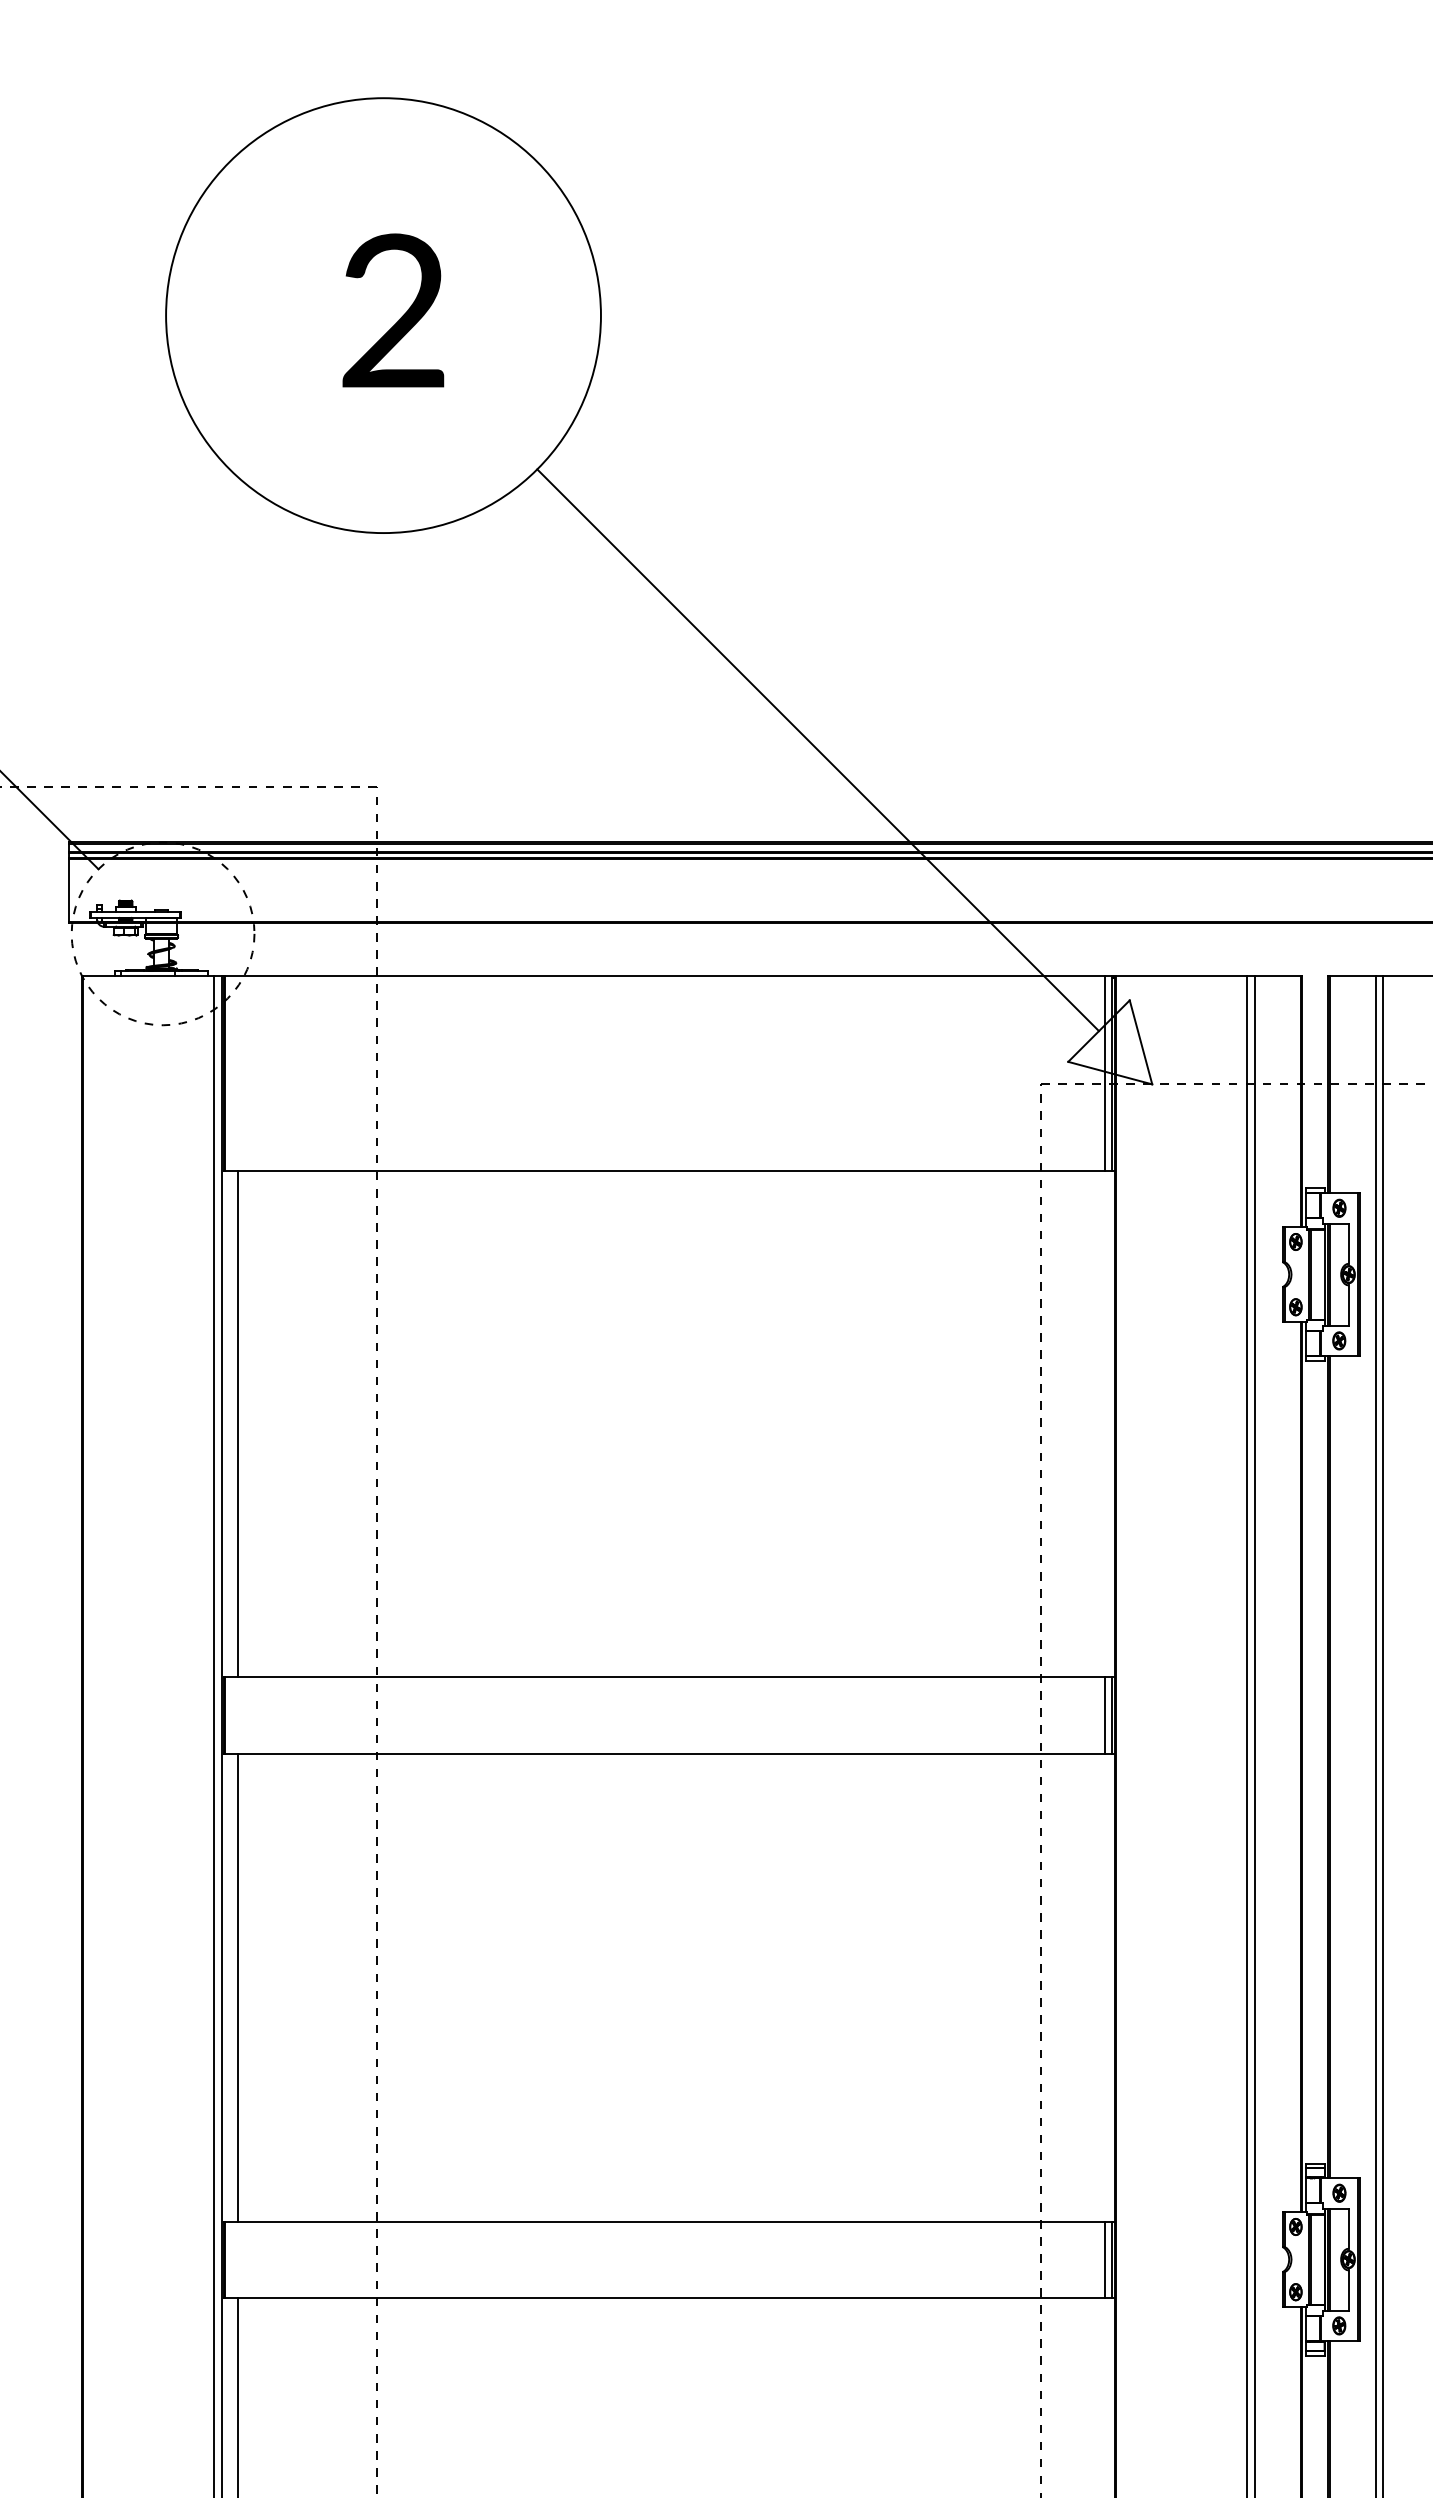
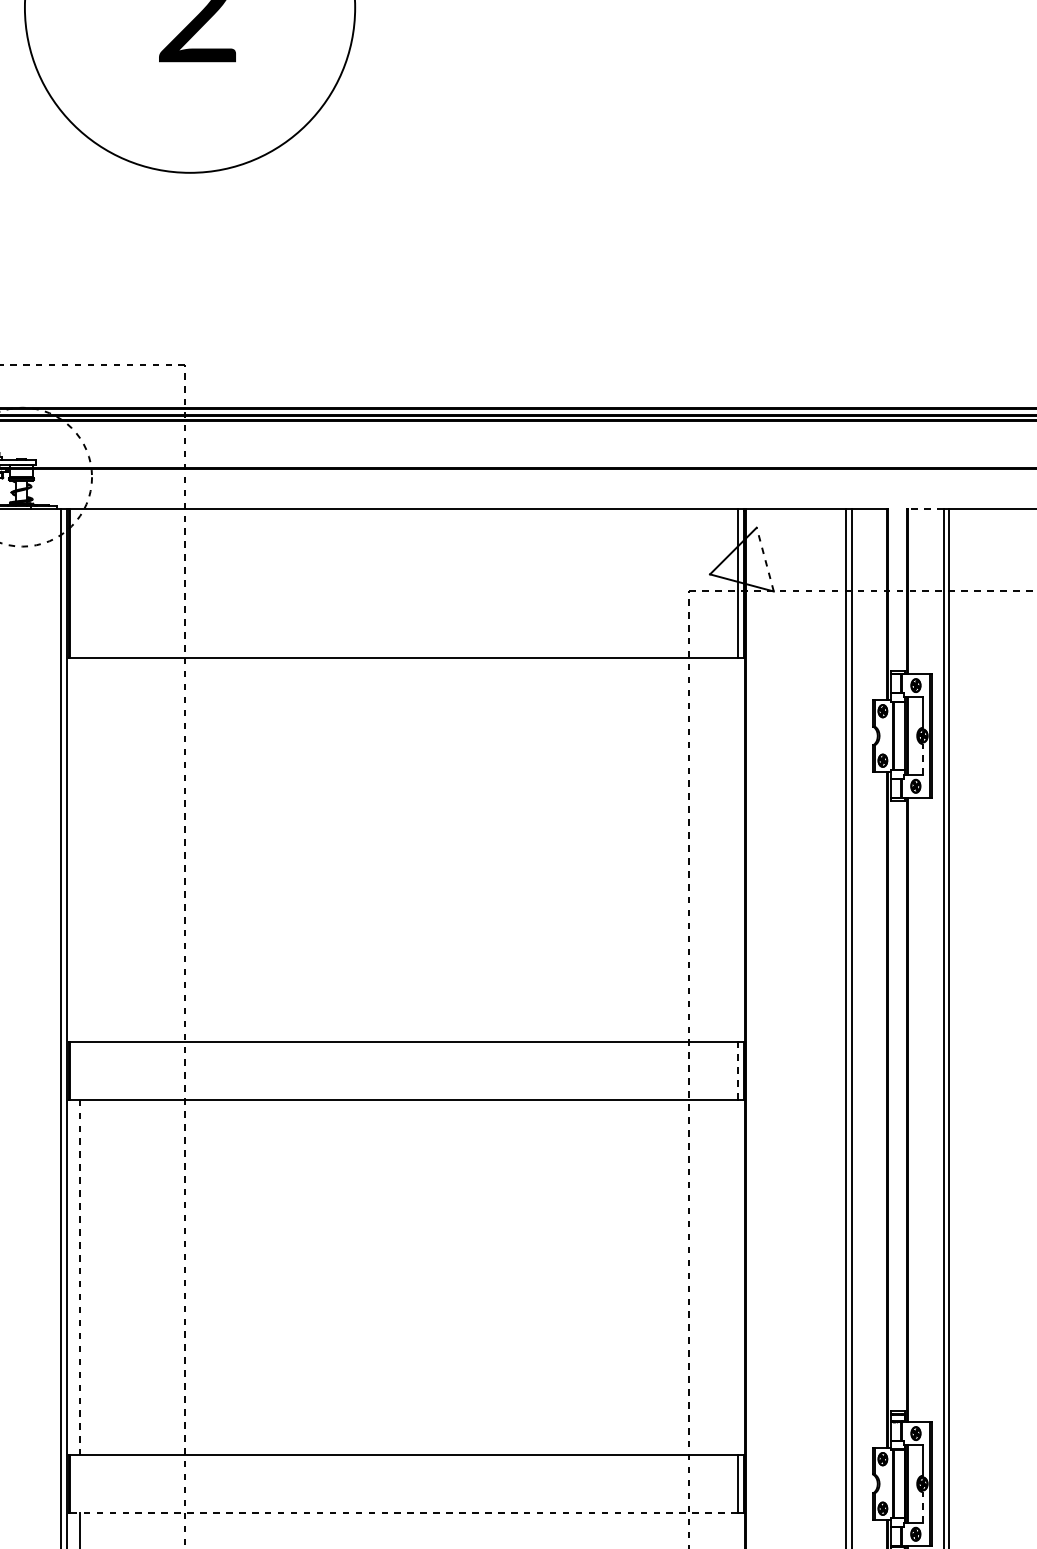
line: (817, 750) -> (519, 337), removed
line: (1352, 975) -> (925, 508), solid -> dashed
line: (1140, 1041) -> (764, 558), solid -> dashed
line: (1348, 1305) -> (922, 759), solid -> dashed
line: (238, 1424) -> (79, 849), removed
line: (1104, 1714) -> (737, 1070), solid -> dashed
line: (238, 1988) -> (79, 1278), solid -> dashed
line: (1348, 2290) -> (922, 1507), solid -> dashed
line: (665, 2297) -> (404, 1512), solid -> dashed

